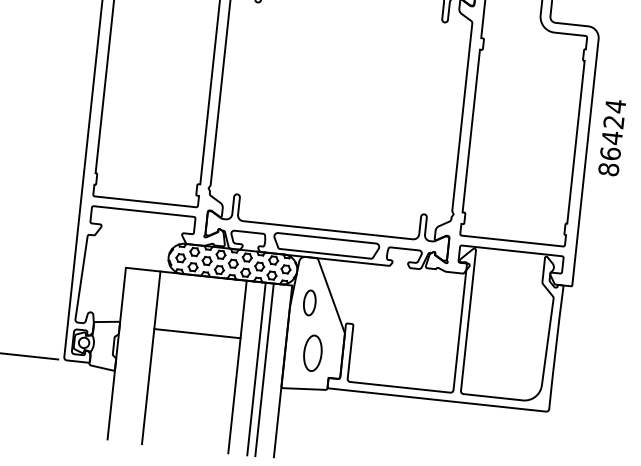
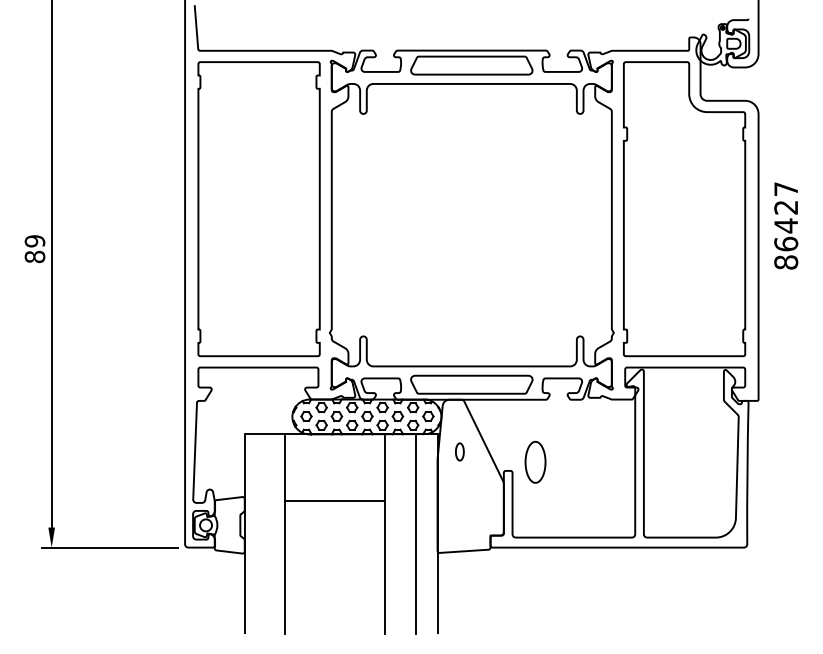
text: (615, 105) -> (785, 188), 86424 -> 86427
part: (309, 302) -> (459, 451), size x0.6
part: (312, 352) -> (535, 461), moved
line: (256, 369) -> (406, 534), removed

